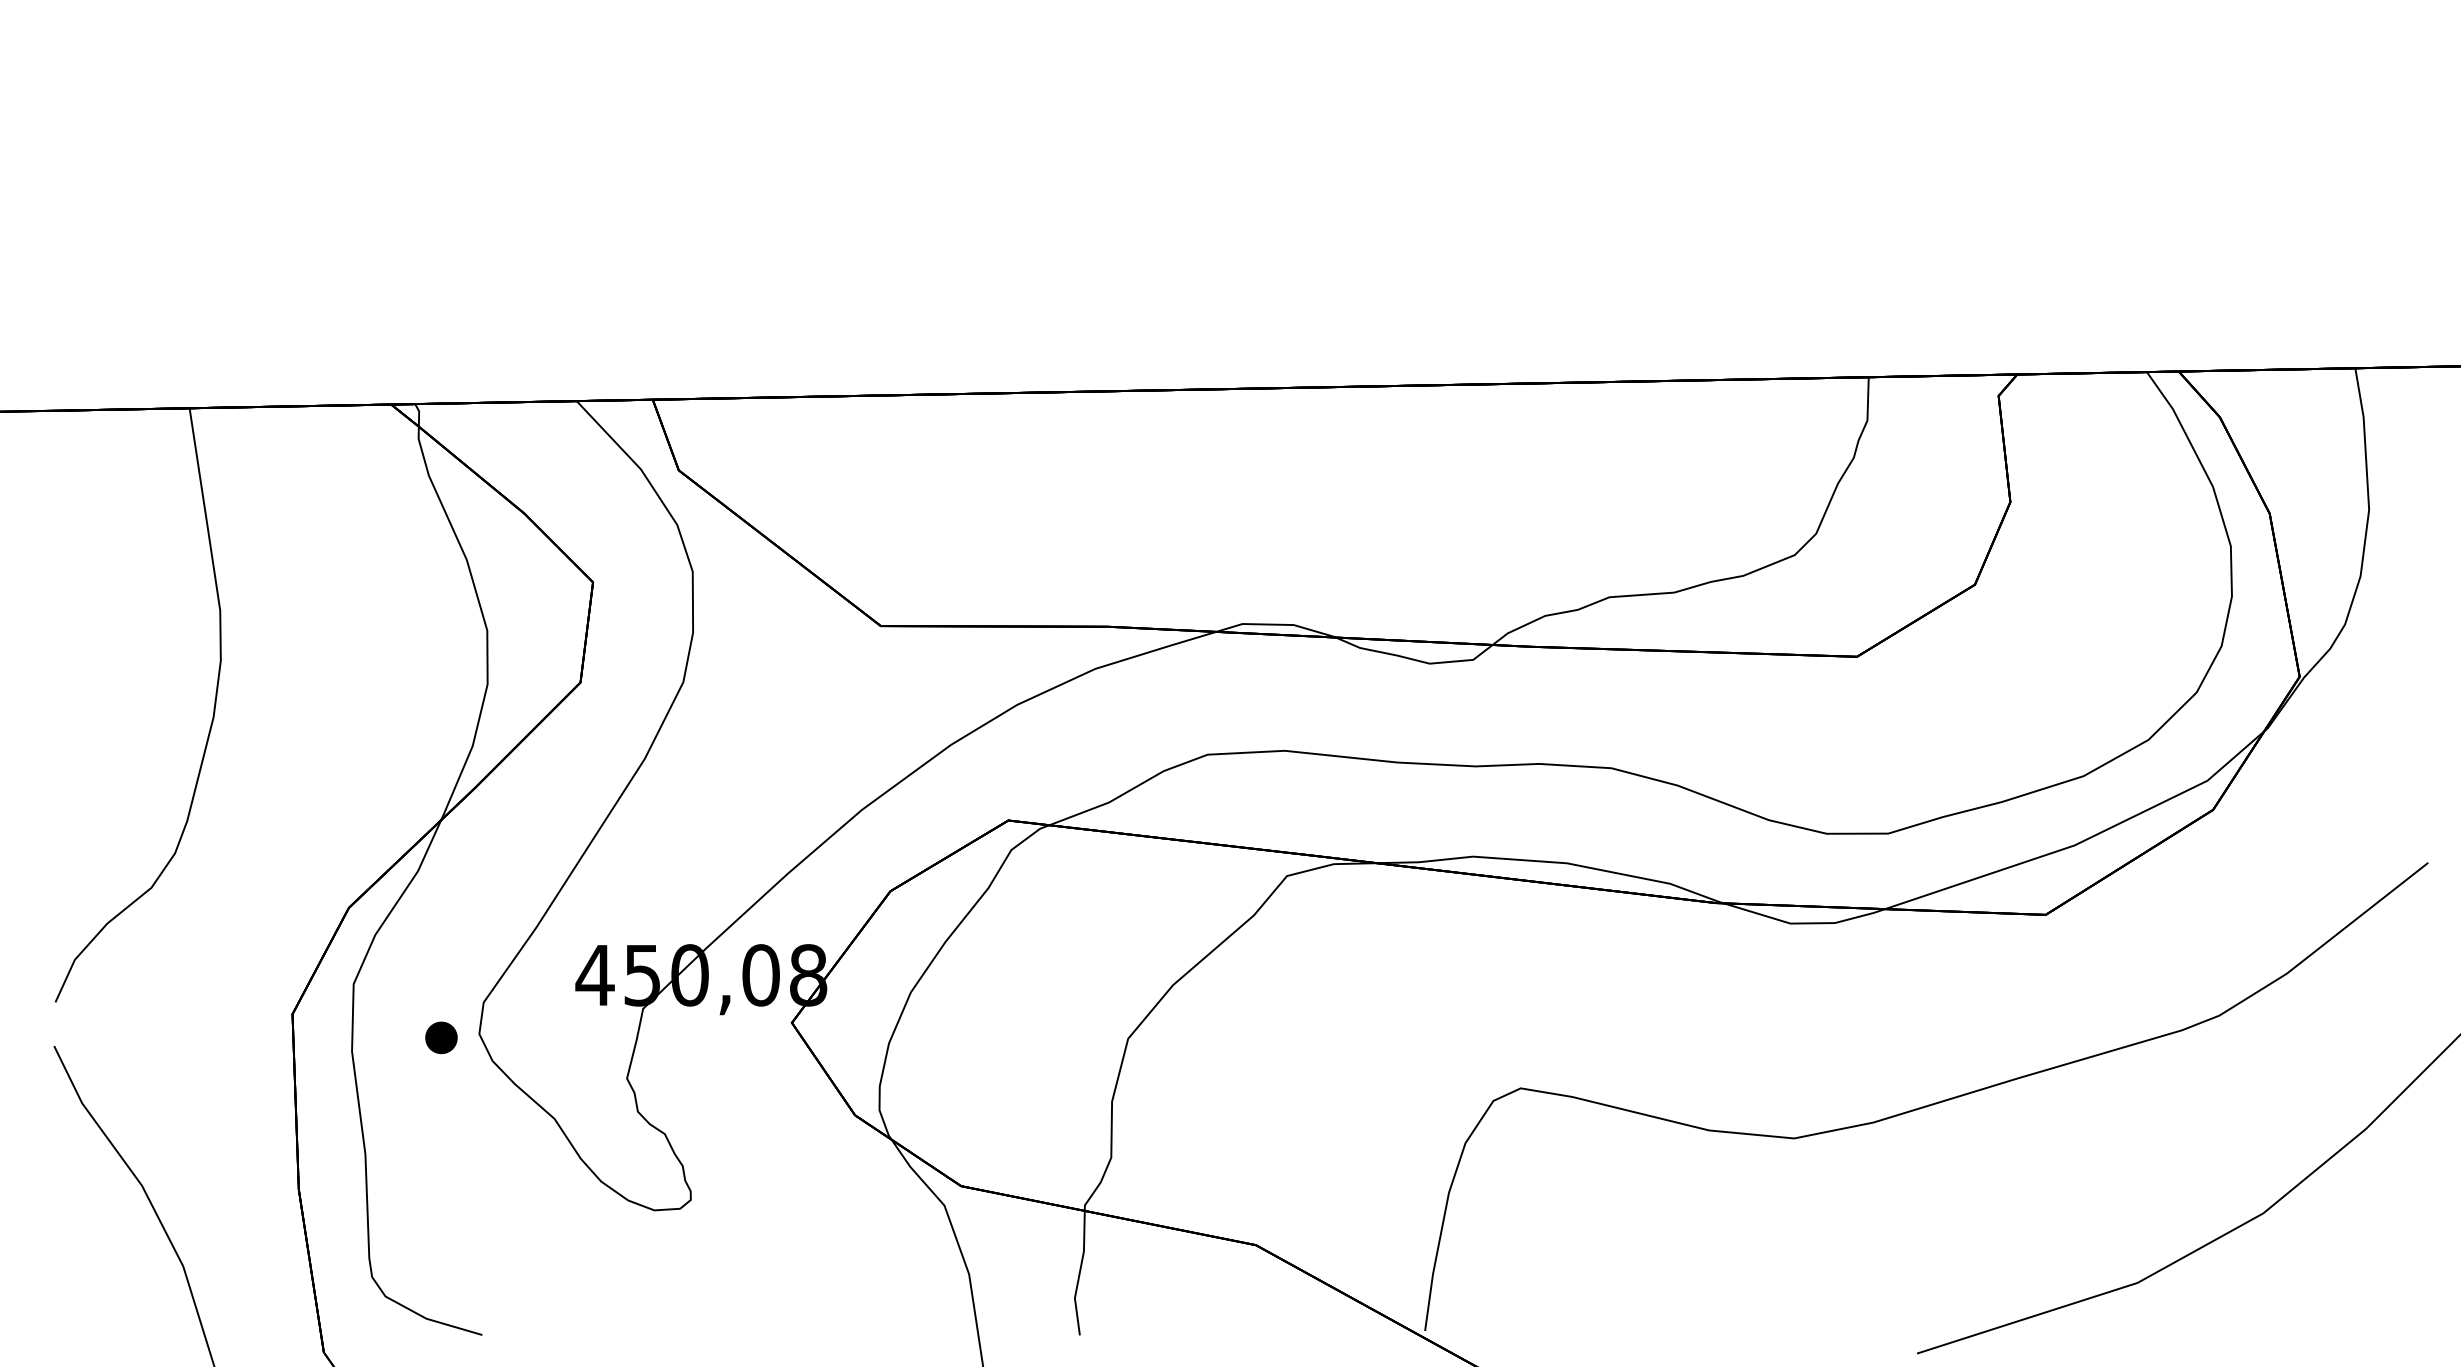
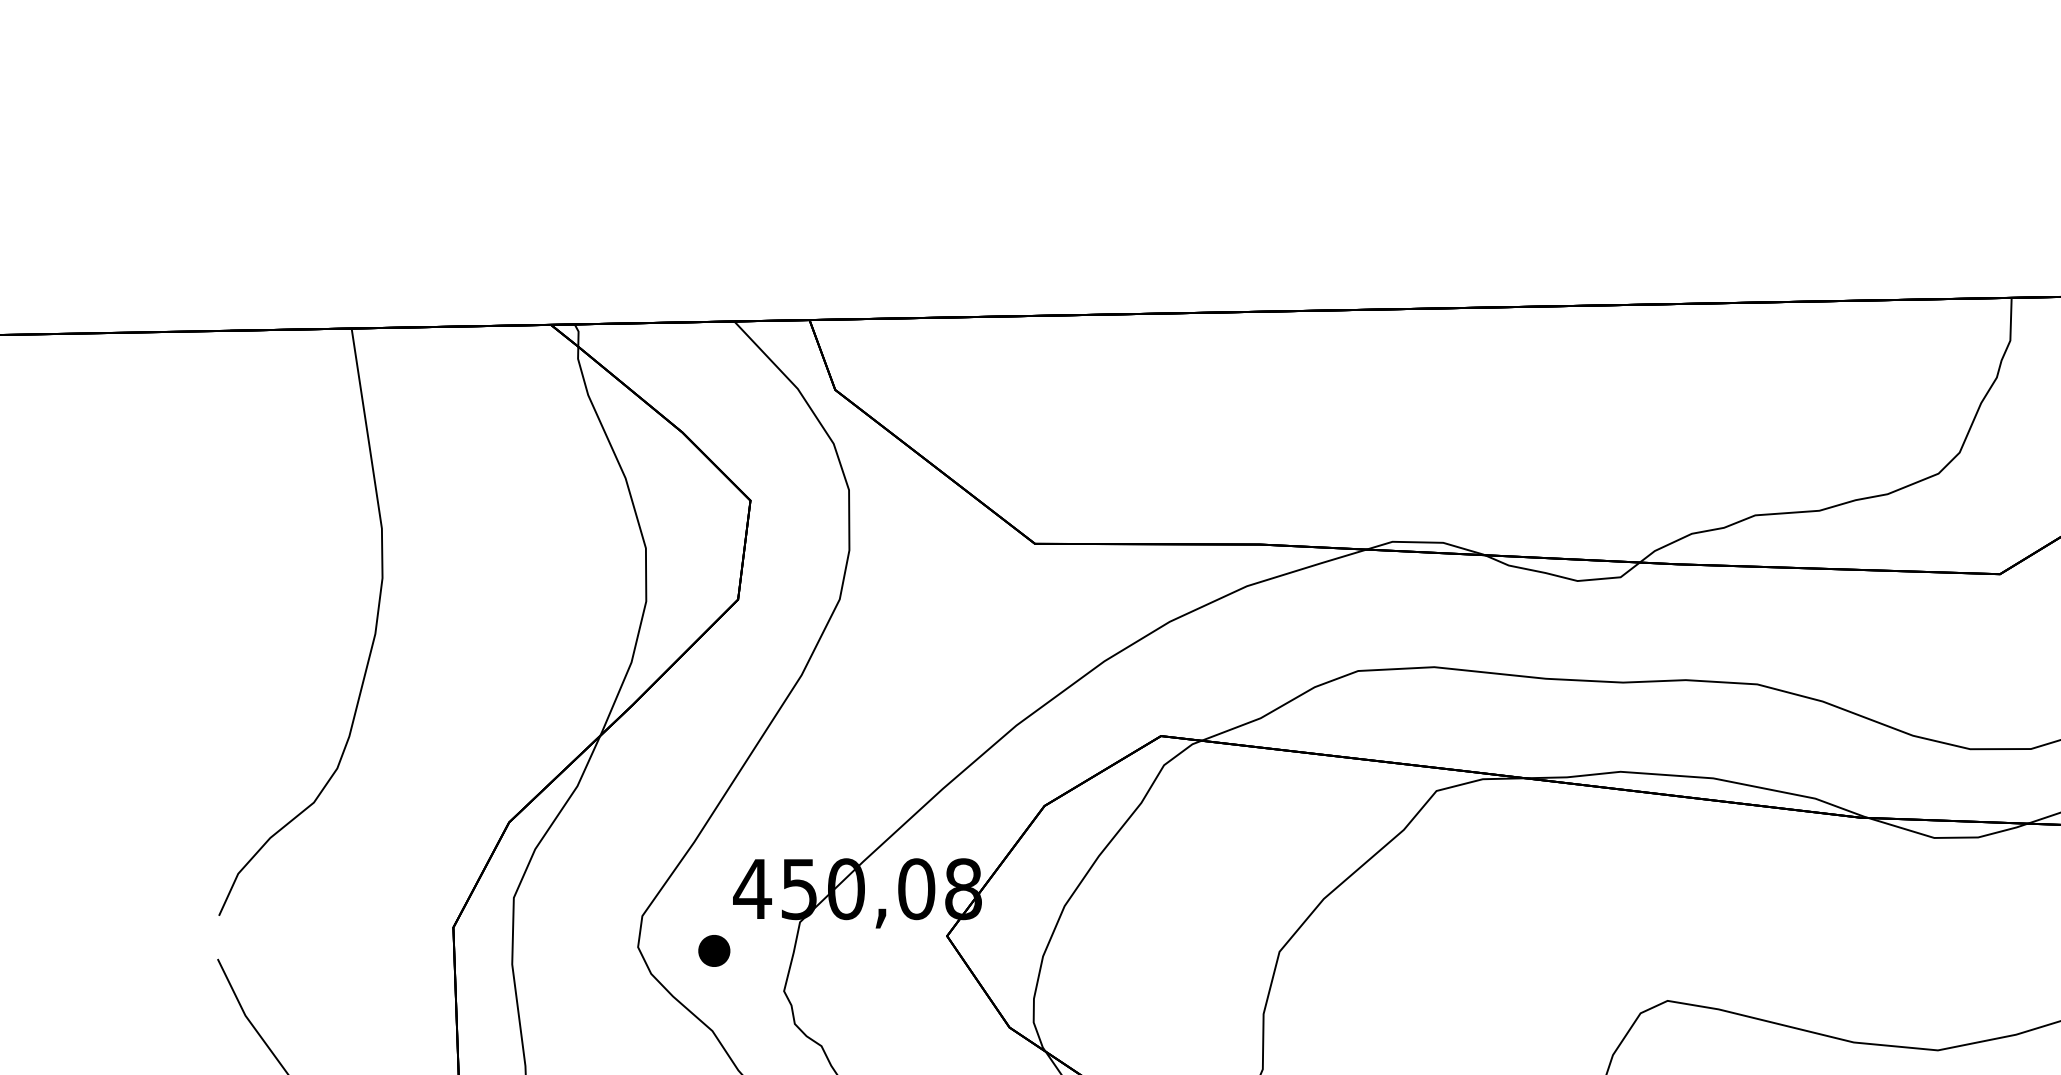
part: (441, 1037) -> (714, 950), moved

